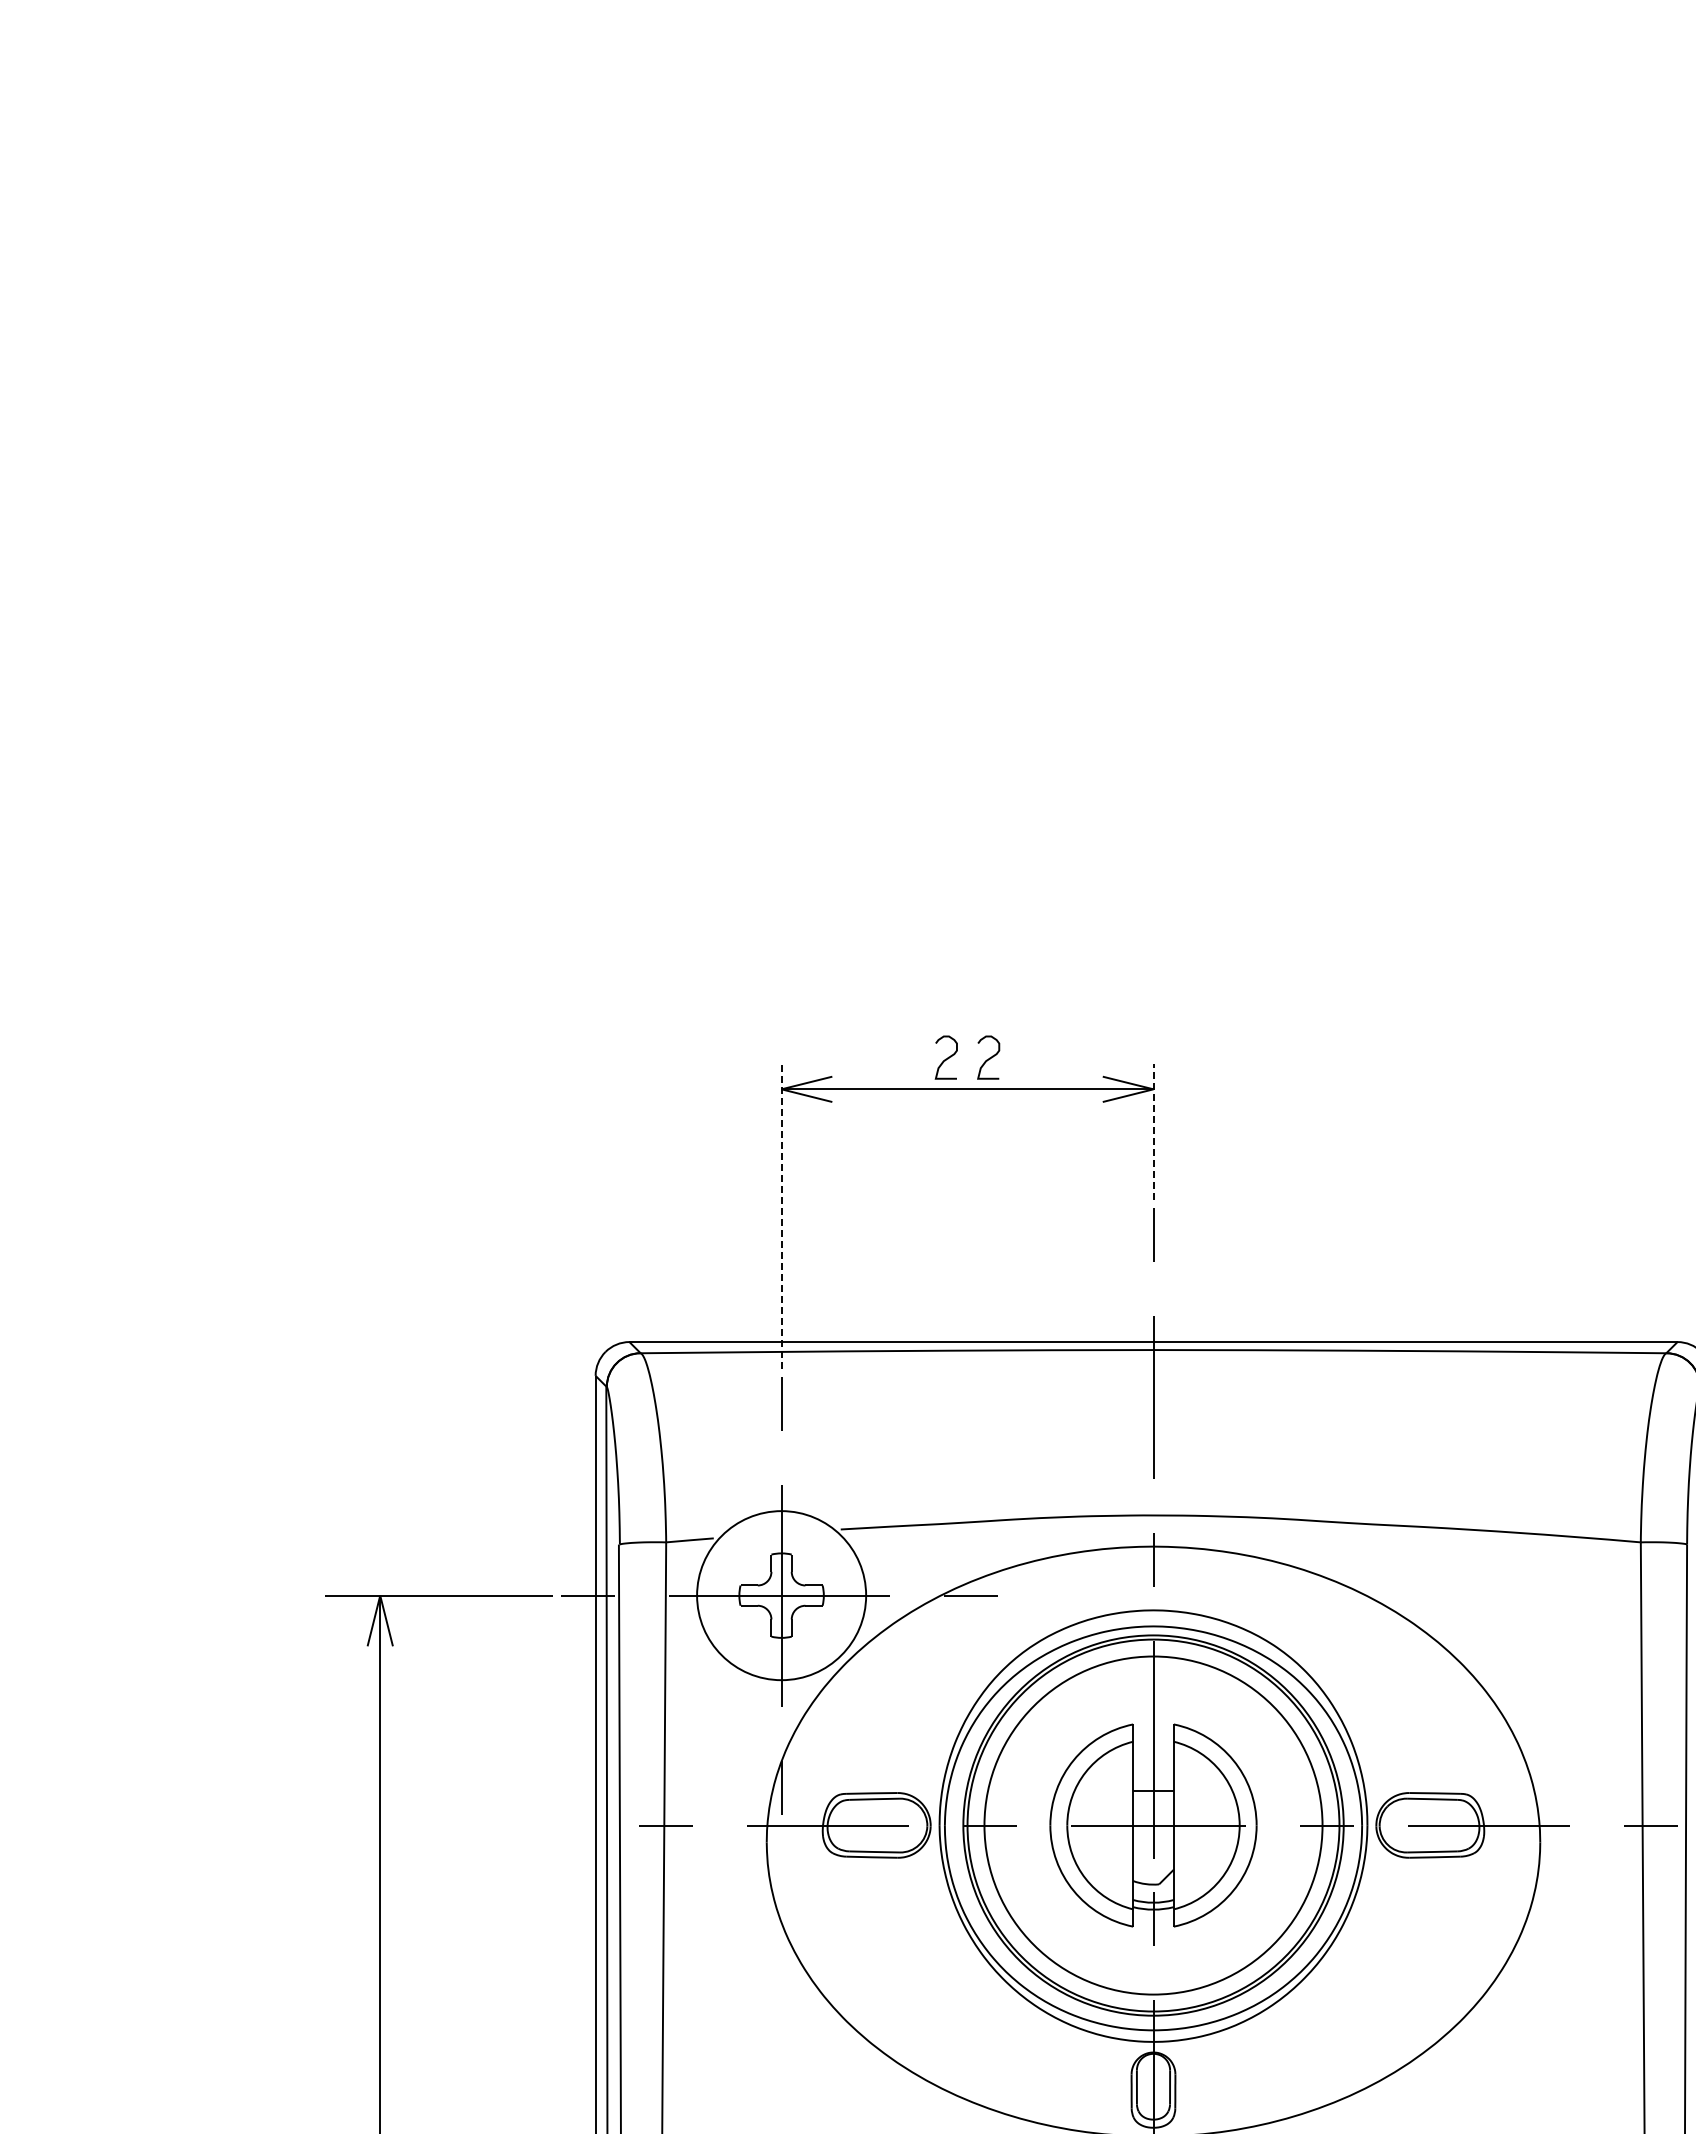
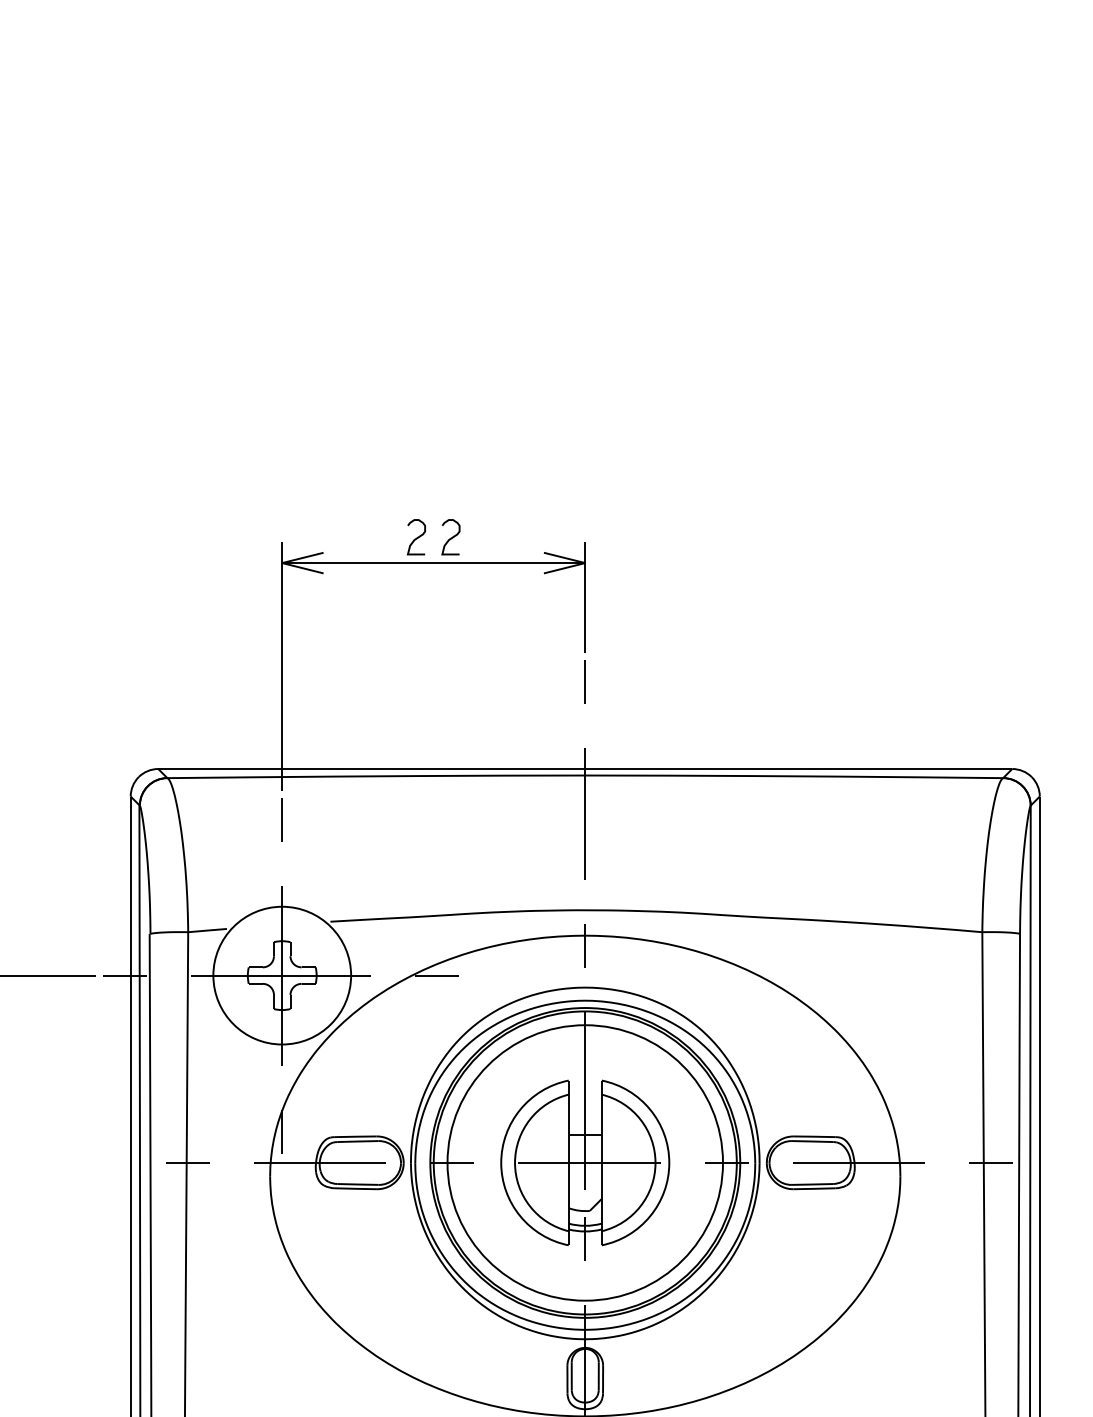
line: (1153, 1131) -> (585, 597), dashed -> solid
line: (781, 1215) -> (282, 665), dashed -> solid

